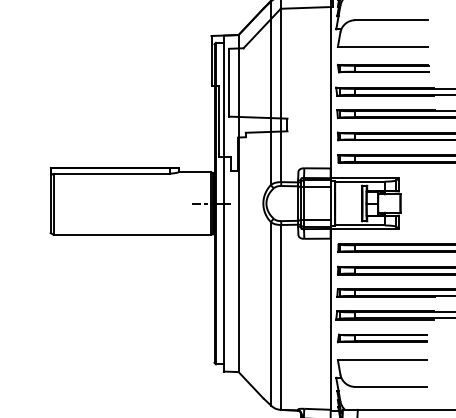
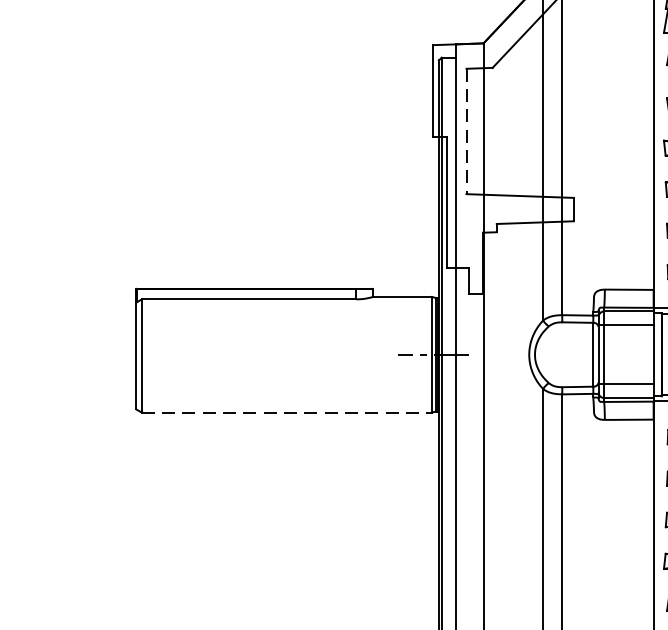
line: (229, 82) -> (466, 131), solid -> dashed
line: (132, 234) -> (287, 411), solid -> dashed

